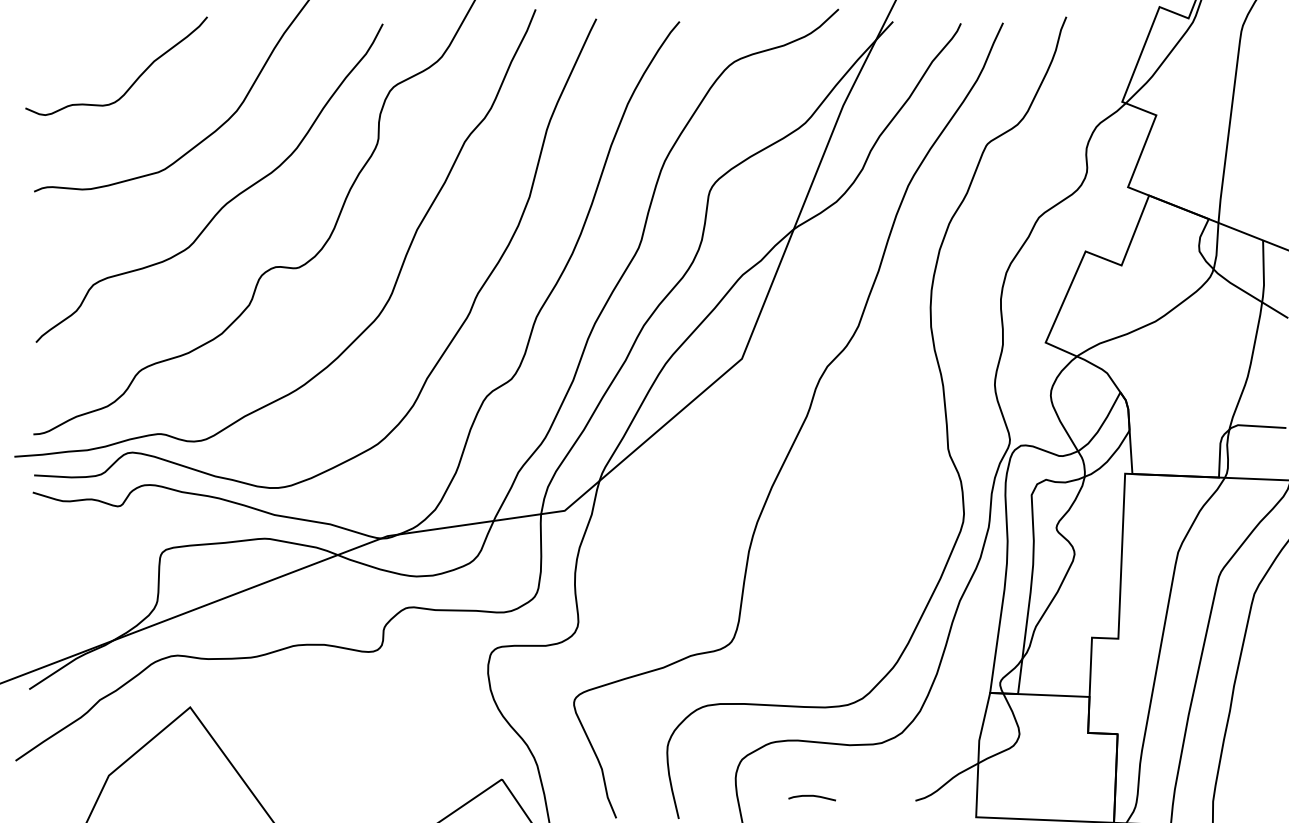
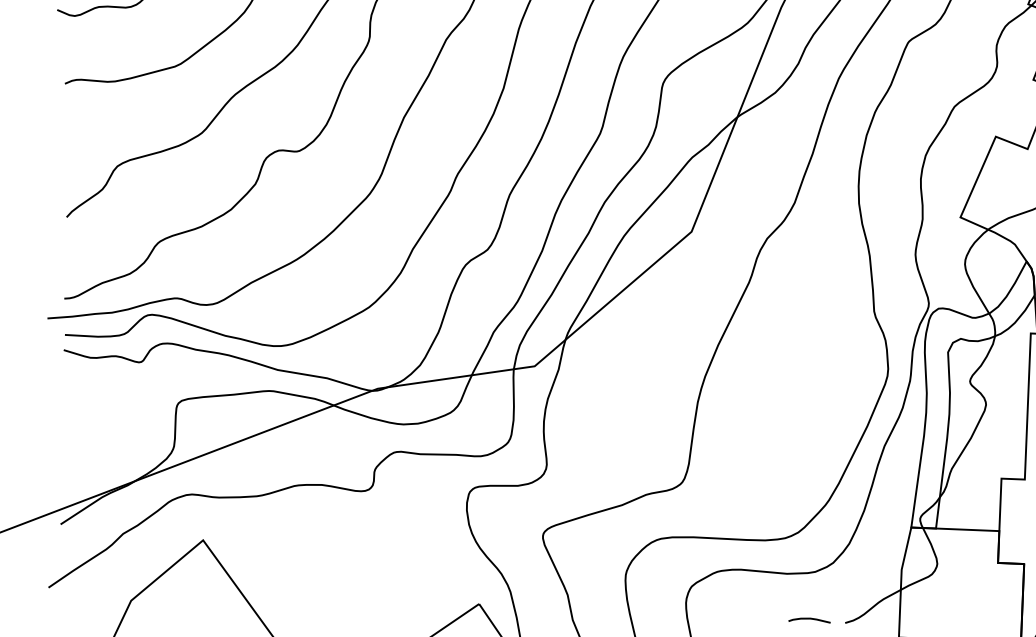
curve: (811, 796) -> (808, 619), moved

